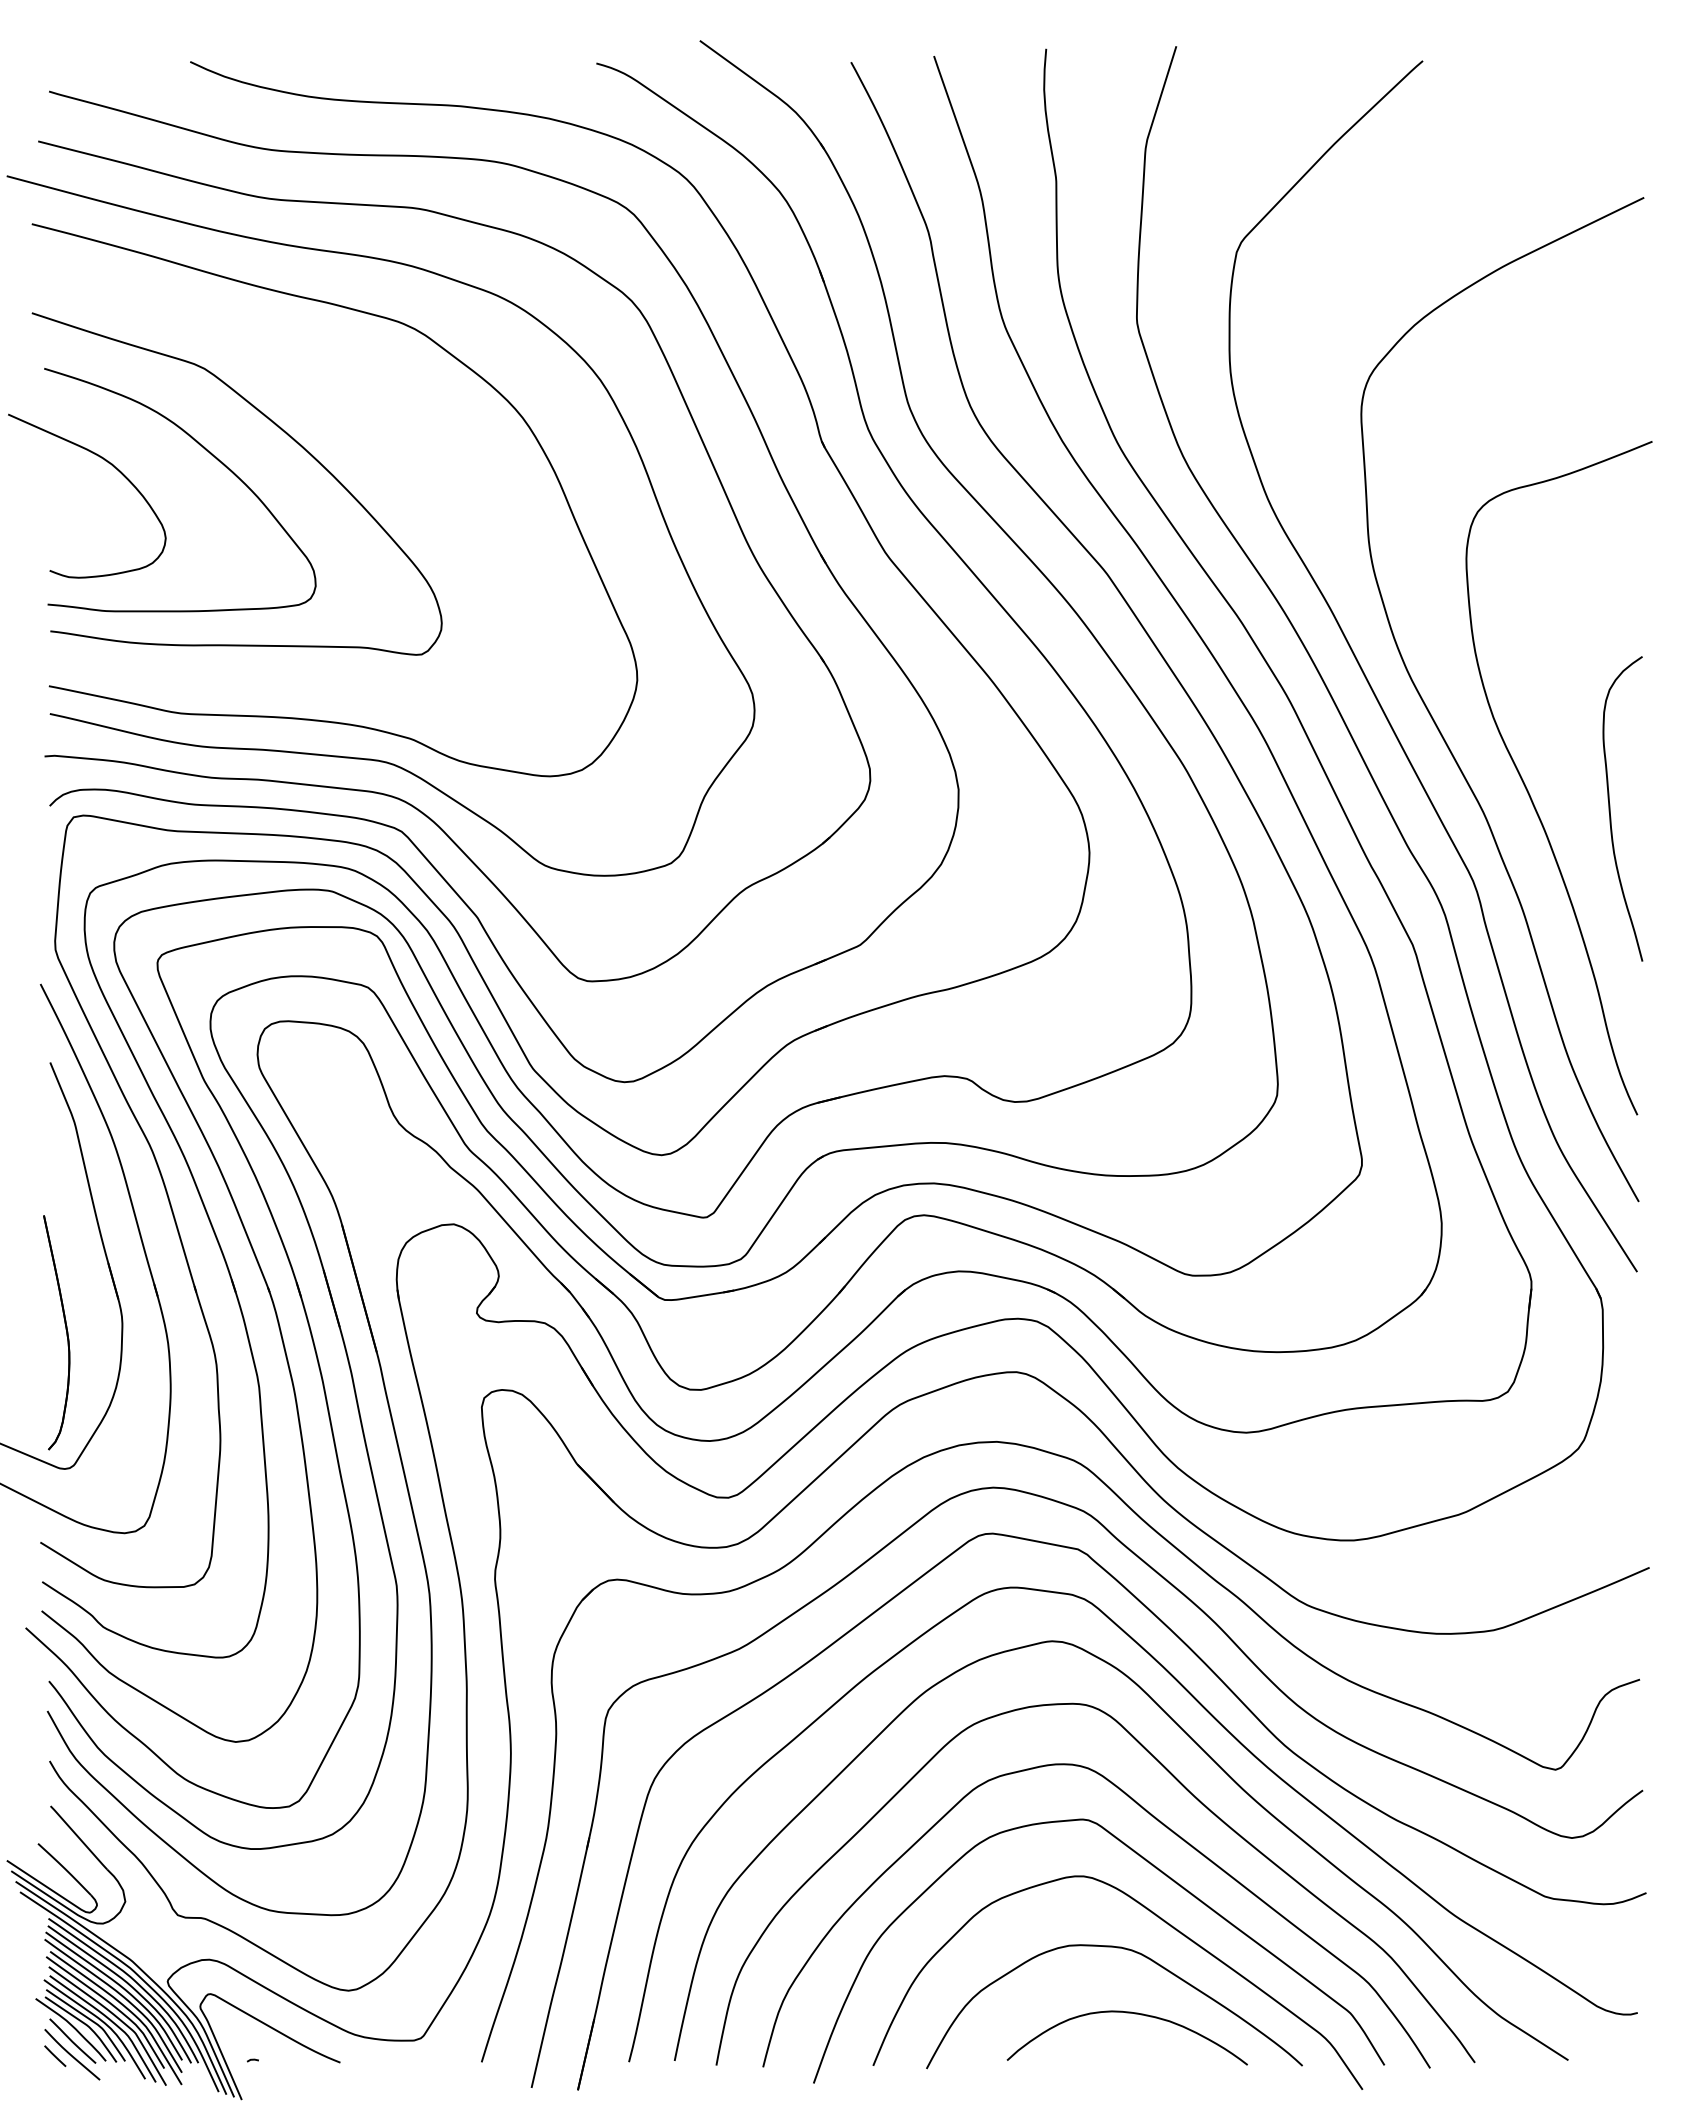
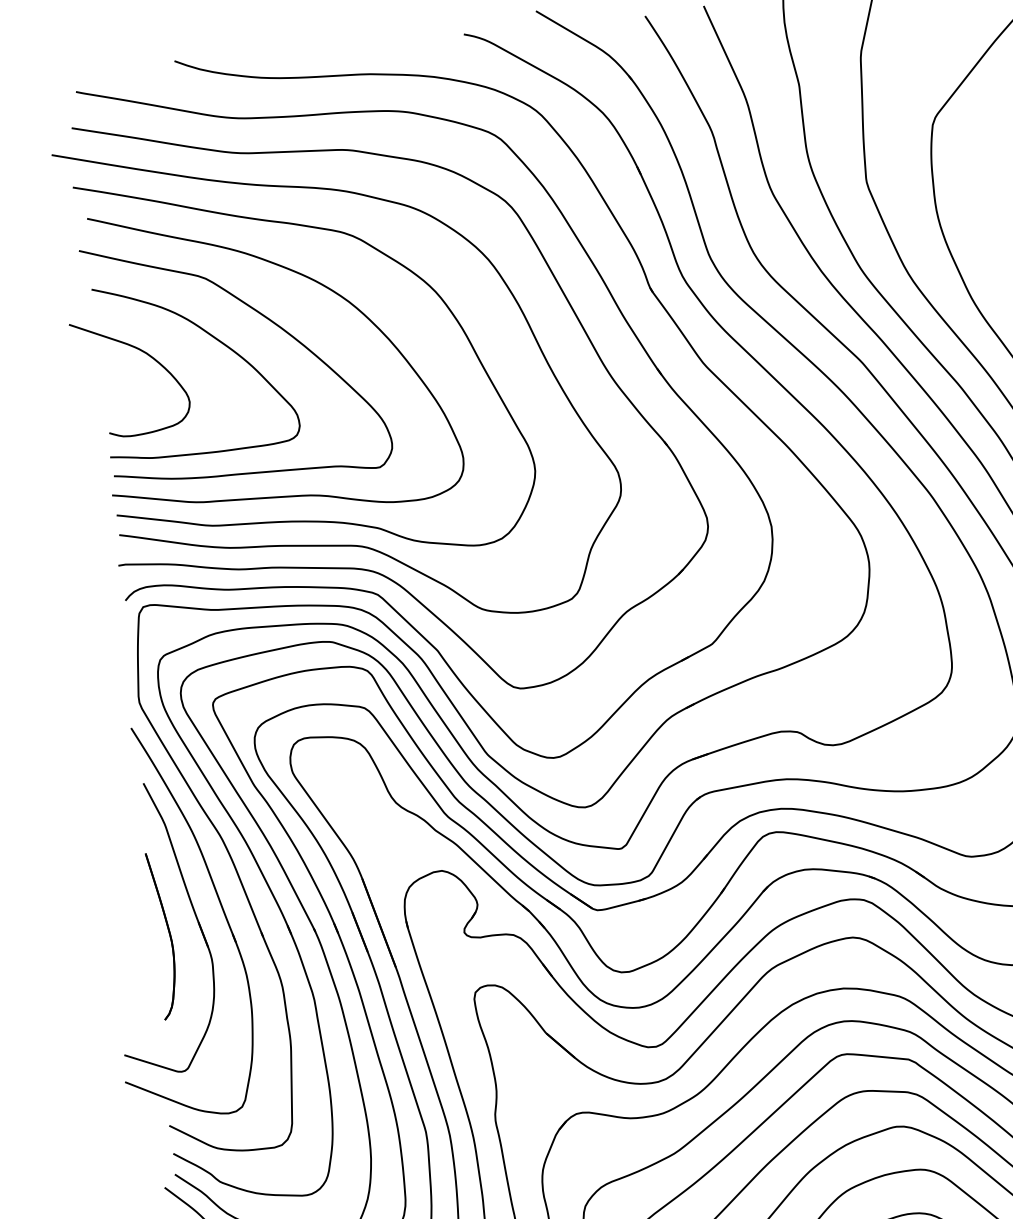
curve: (357, 388) -> (315, 282), added
part: (65, 1329) -> (168, 933), moved

